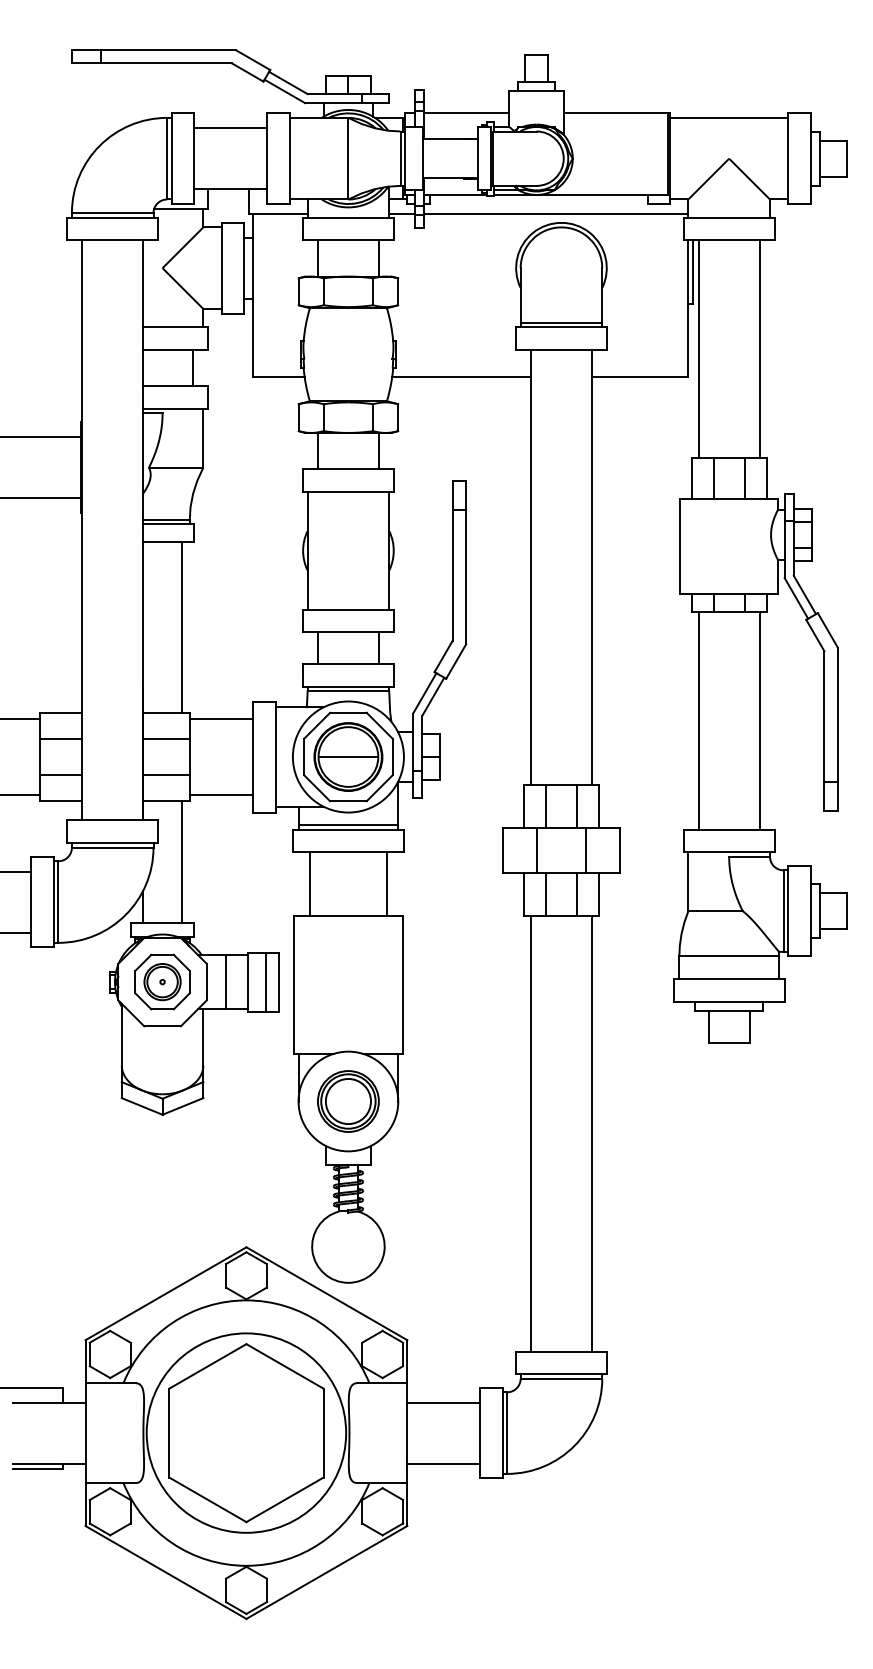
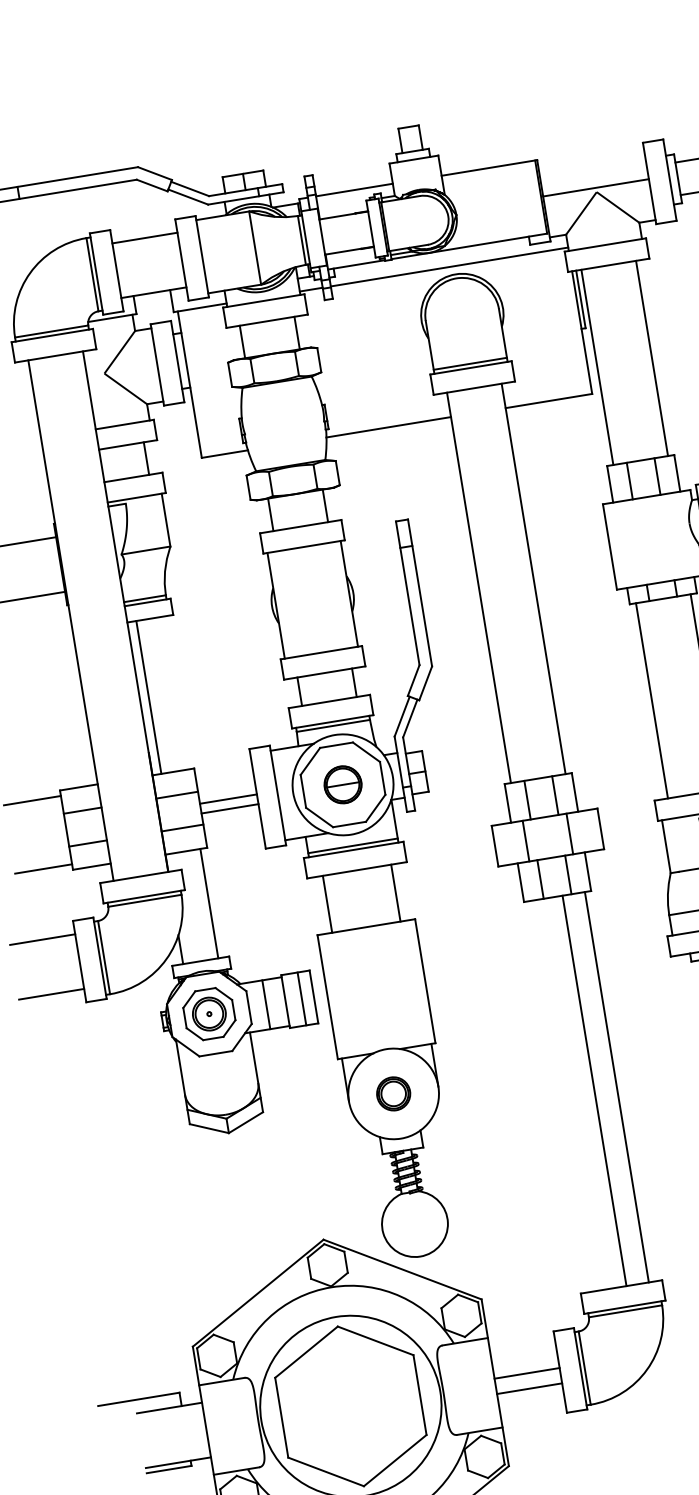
line: (729, 117) -> (596, 187), moved
line: (182, 627) -> (149, 697), moved
line: (221, 718) -> (229, 808), moved
part: (348, 756) -> (343, 784), size x0.6
line: (221, 795) -> (228, 799), moved
part: (348, 1101) -> (393, 1093), size x0.6
line: (531, 1133) -> (594, 1090), moved
line: (443, 1402) -> (529, 1388), moved
line: (443, 1463) -> (526, 1373), moved

